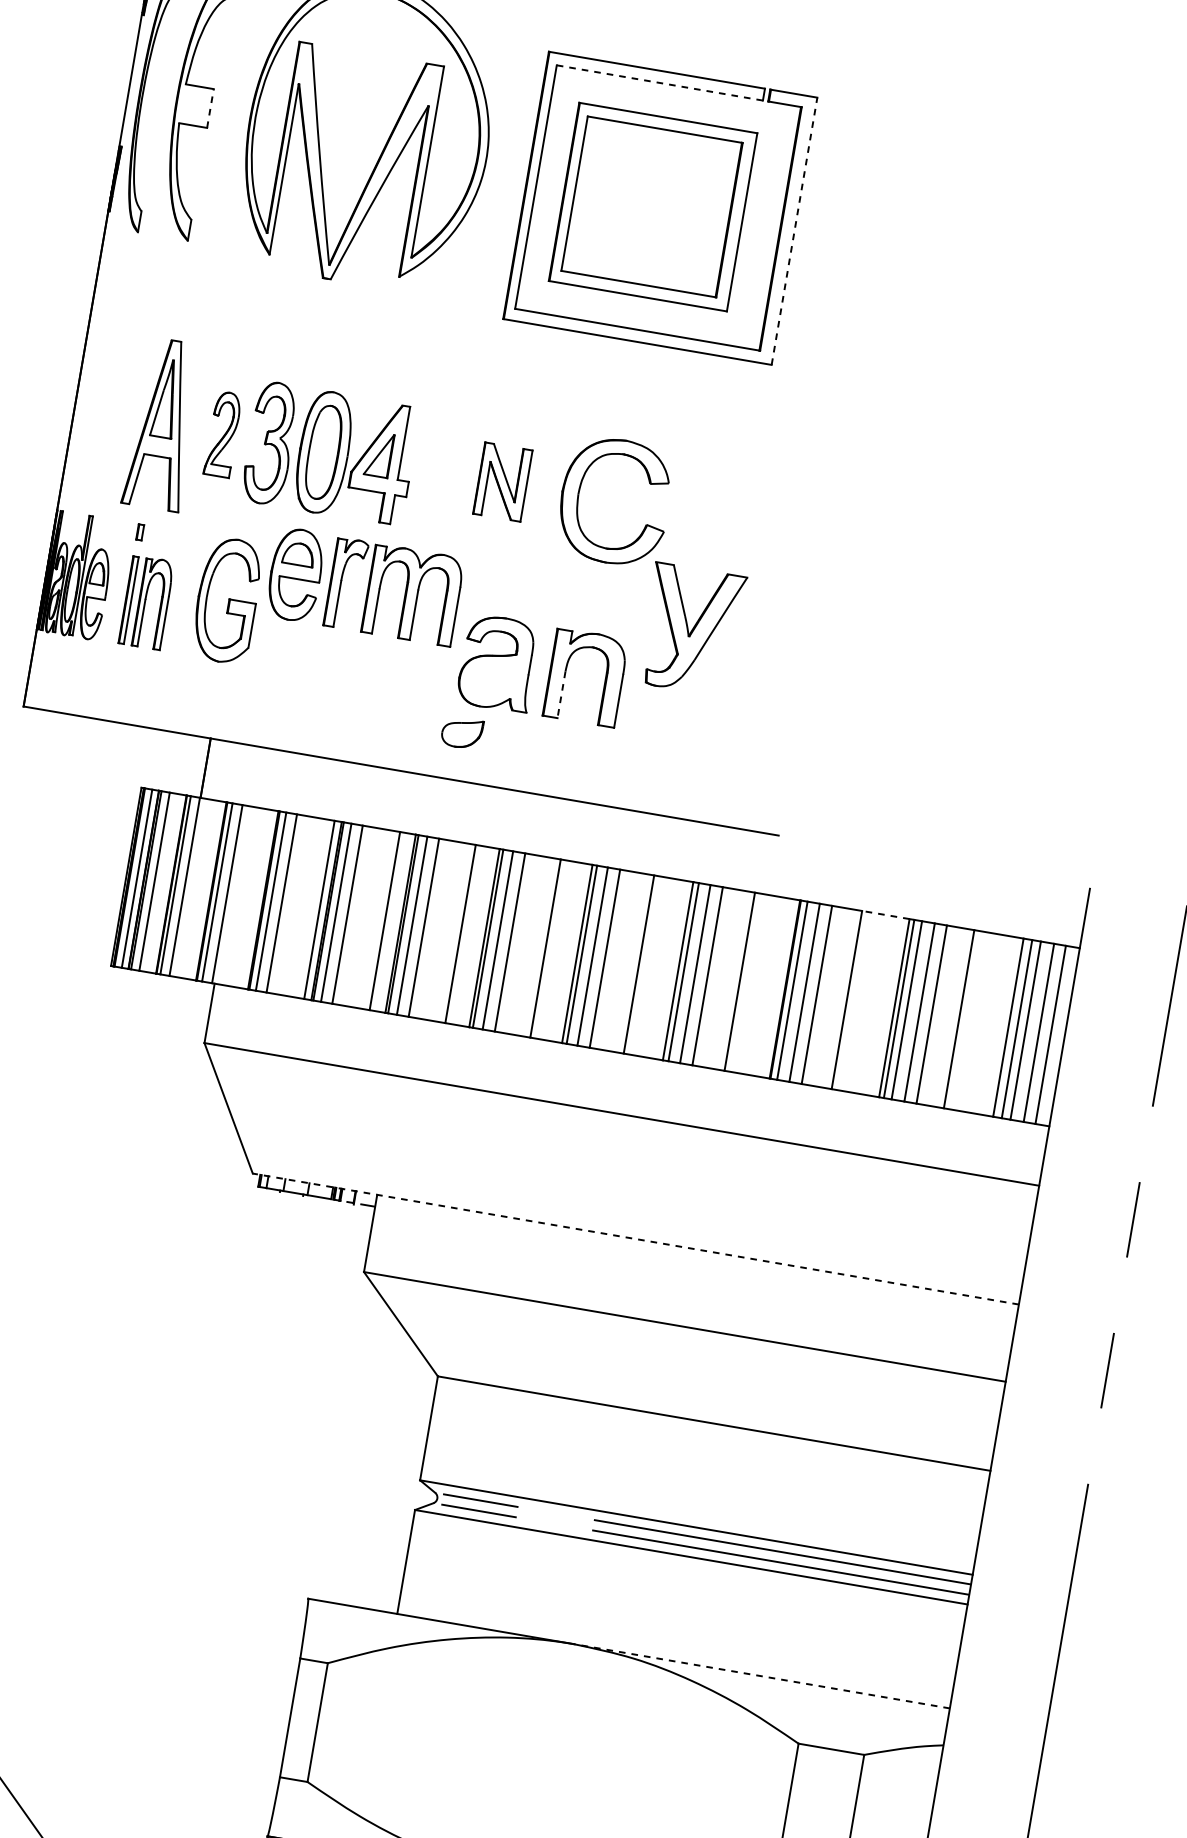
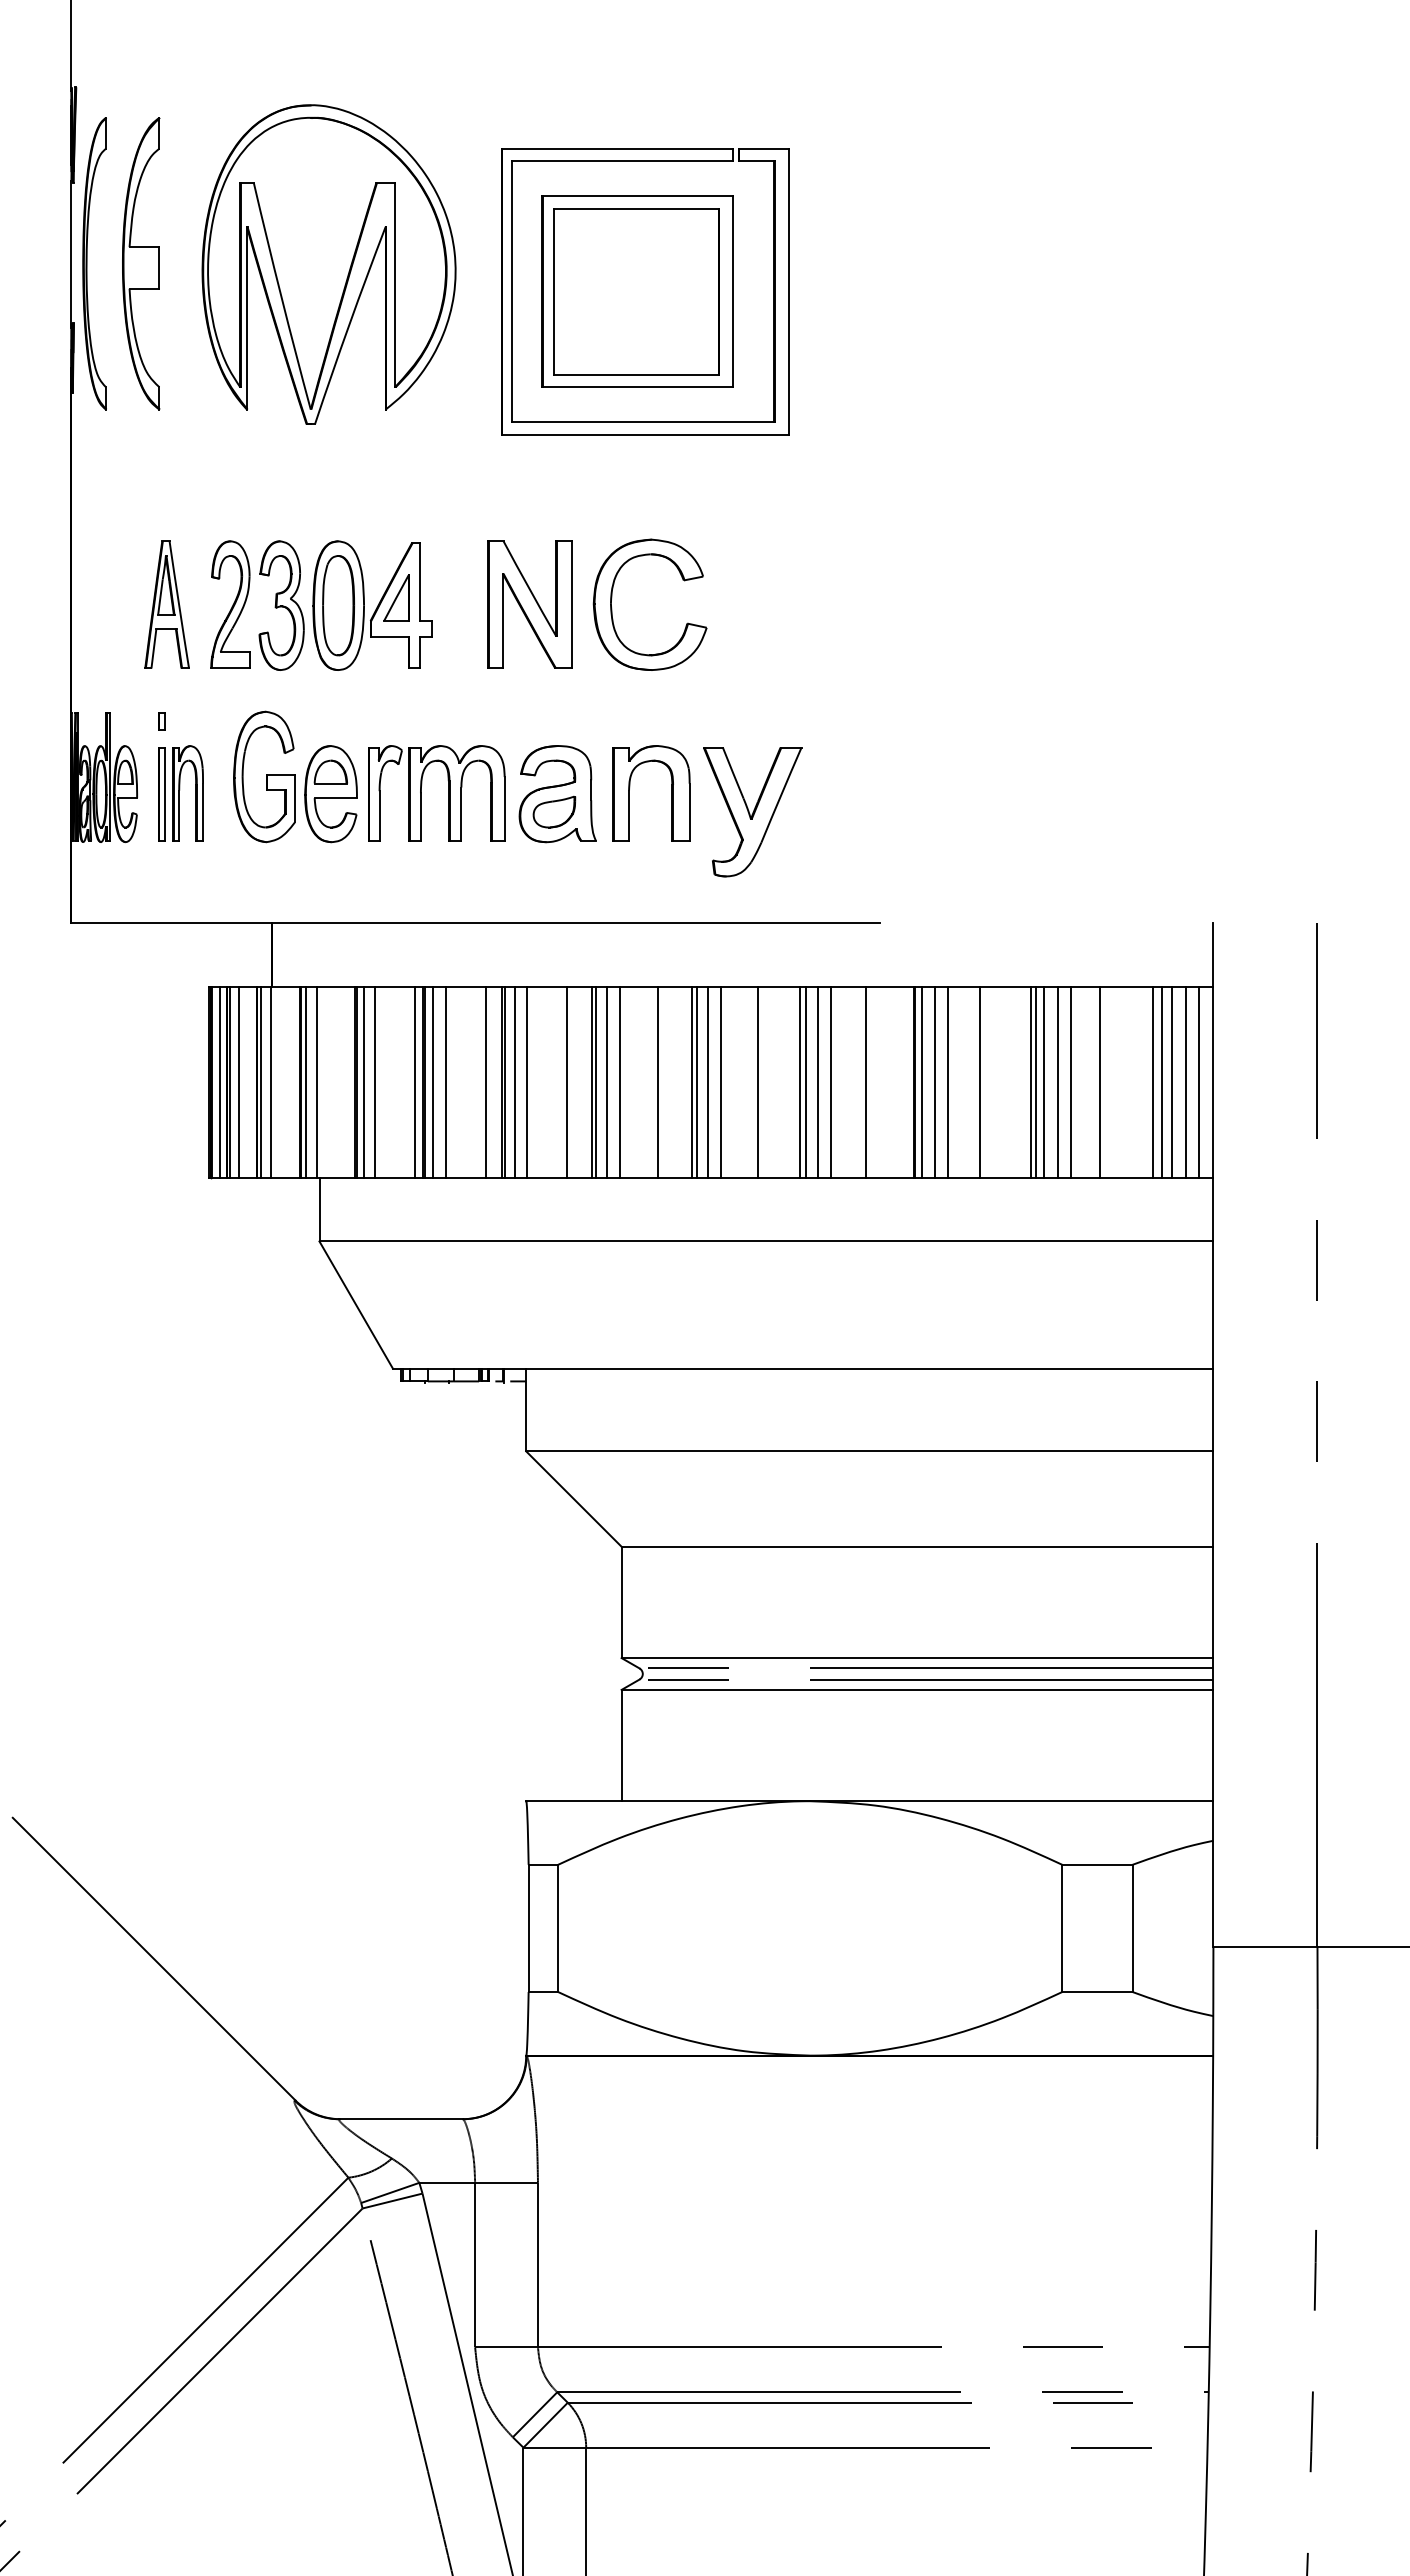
line: (660, 83) -> (623, 161), dashed -> solid
line: (210, 108) -> (159, 267), dashed -> solid
line: (795, 231) -> (789, 291), dashed -> solid
part: (163, 423) -> (166, 604), size x0.71
part: (223, 434) -> (230, 604), size x1.43
part: (502, 481) -> (529, 604), size x1.67
part: (295, 575) -> (330, 794), moved
part: (405, 594) -> (448, 793), moved
part: (691, 630) -> (752, 812), moved
line: (561, 694) -> (629, 815), dashed -> solid
part: (462, 732) -> (554, 811), moved
line: (885, 915) -> (1005, 987), dashed -> solid
line: (635, 1238) -> (802, 1368), dashed -> solid
line: (761, 1676) -> (1011, 1801), dashed -> solid

